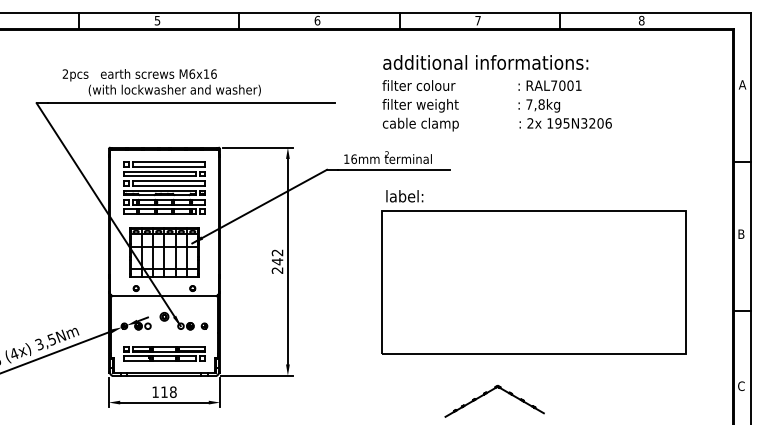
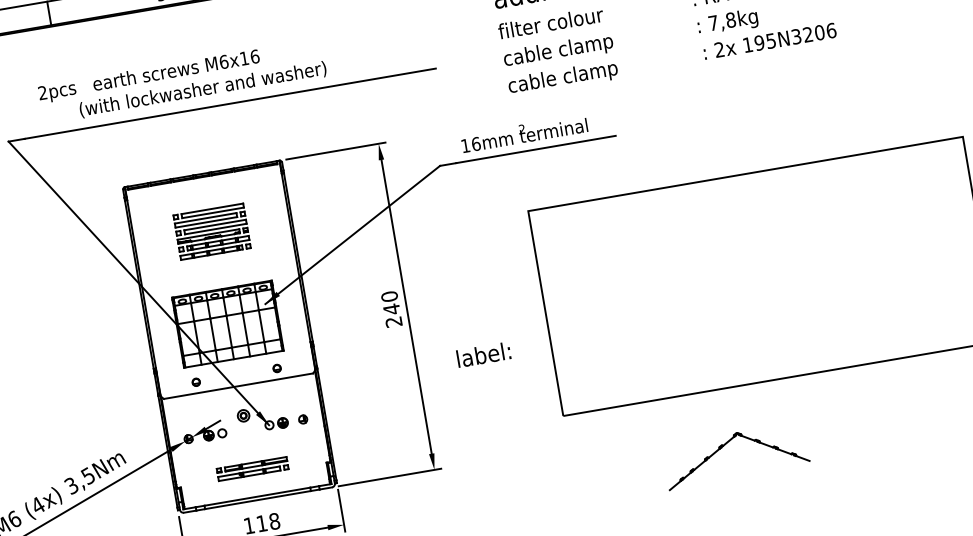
text: (420, 105) -> (557, 51), filter weight -> cable clamp
part: (164, 187) -> (212, 230), size x0.6
text: (404, 196) -> (483, 355), moved
text: (277, 252) -> (389, 296), 242 -> 240
part: (164, 353) -> (252, 468), size x0.6

